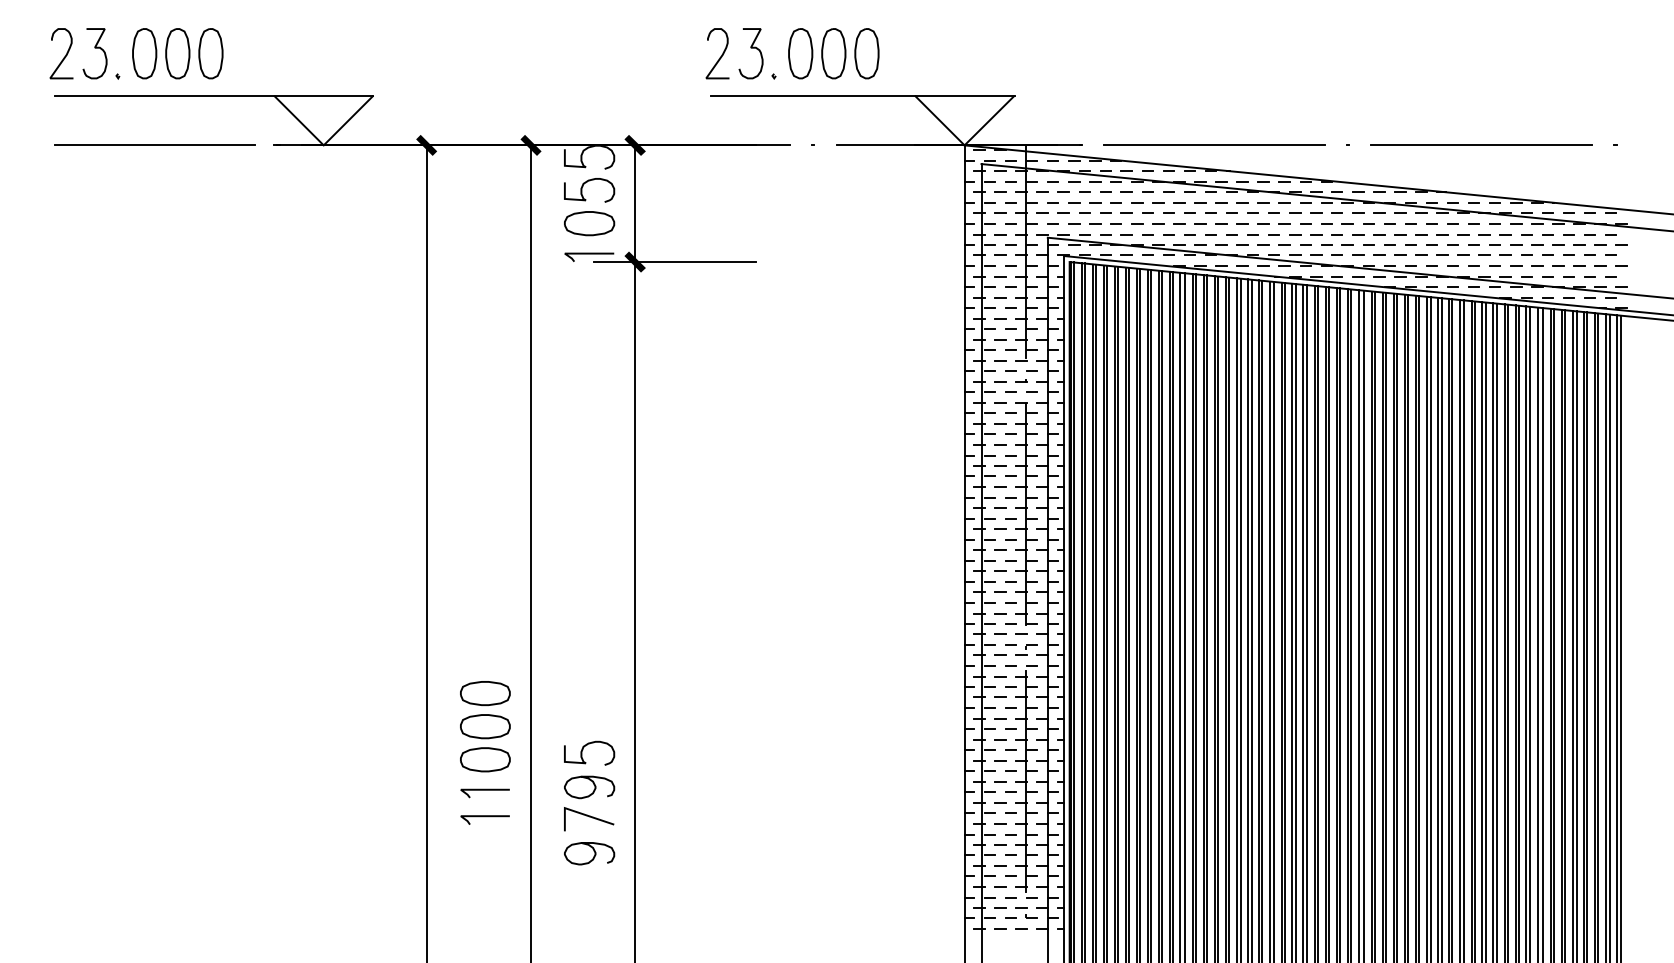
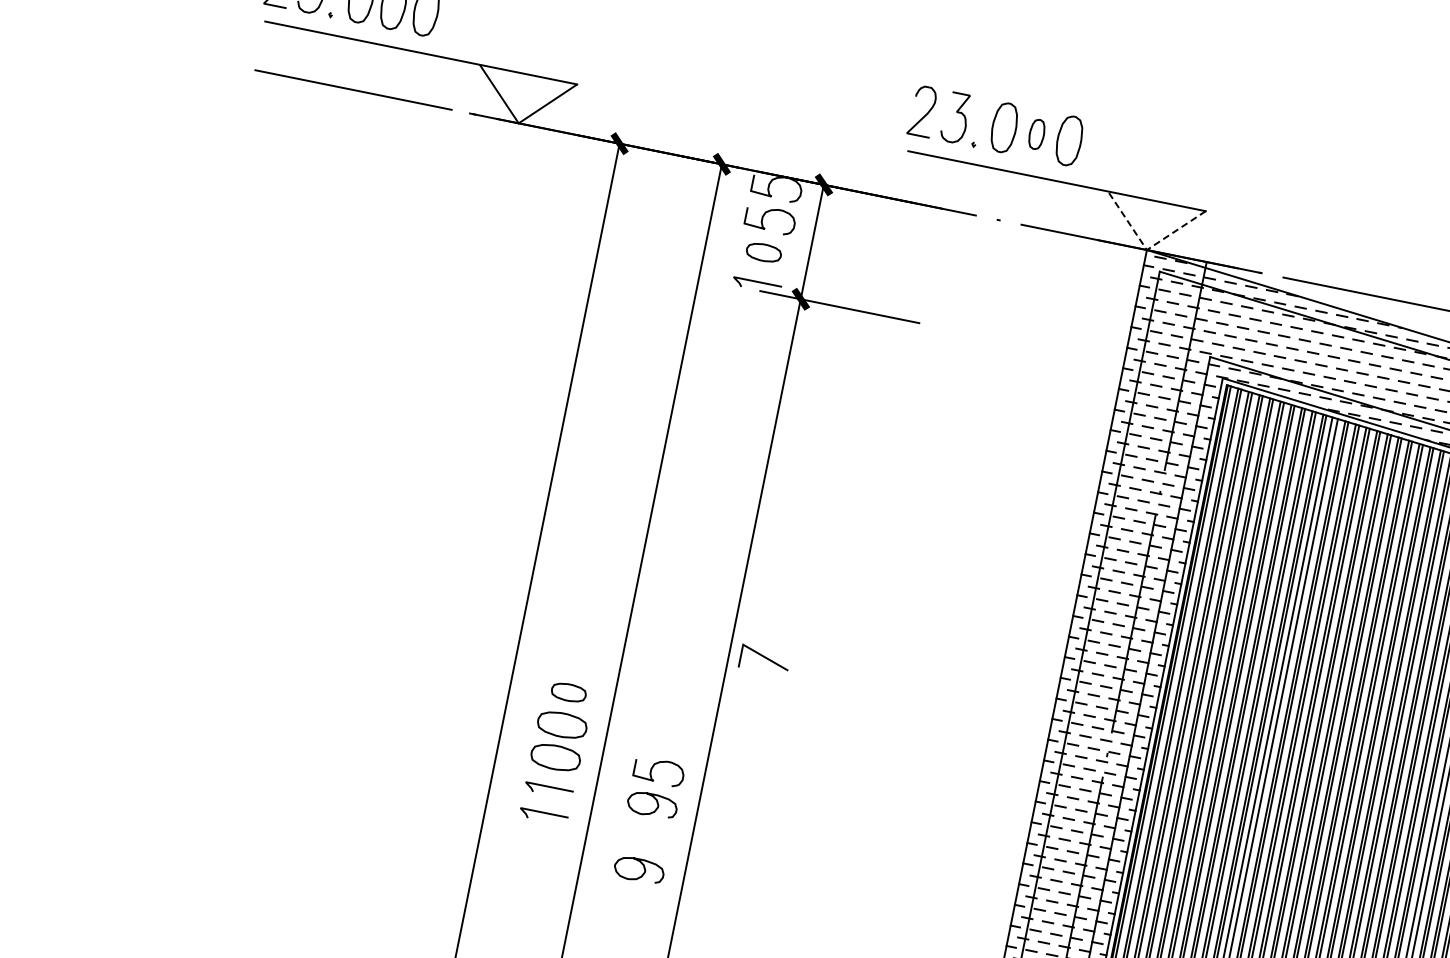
part: (833, 53) -> (1036, 134), size x0.6
line: (964, 145) -> (1146, 250), solid -> dashed
part: (589, 223) -> (763, 252), size x0.7
part: (485, 693) -> (568, 692), size x0.7
line: (589, 817) -> (765, 658), moved

